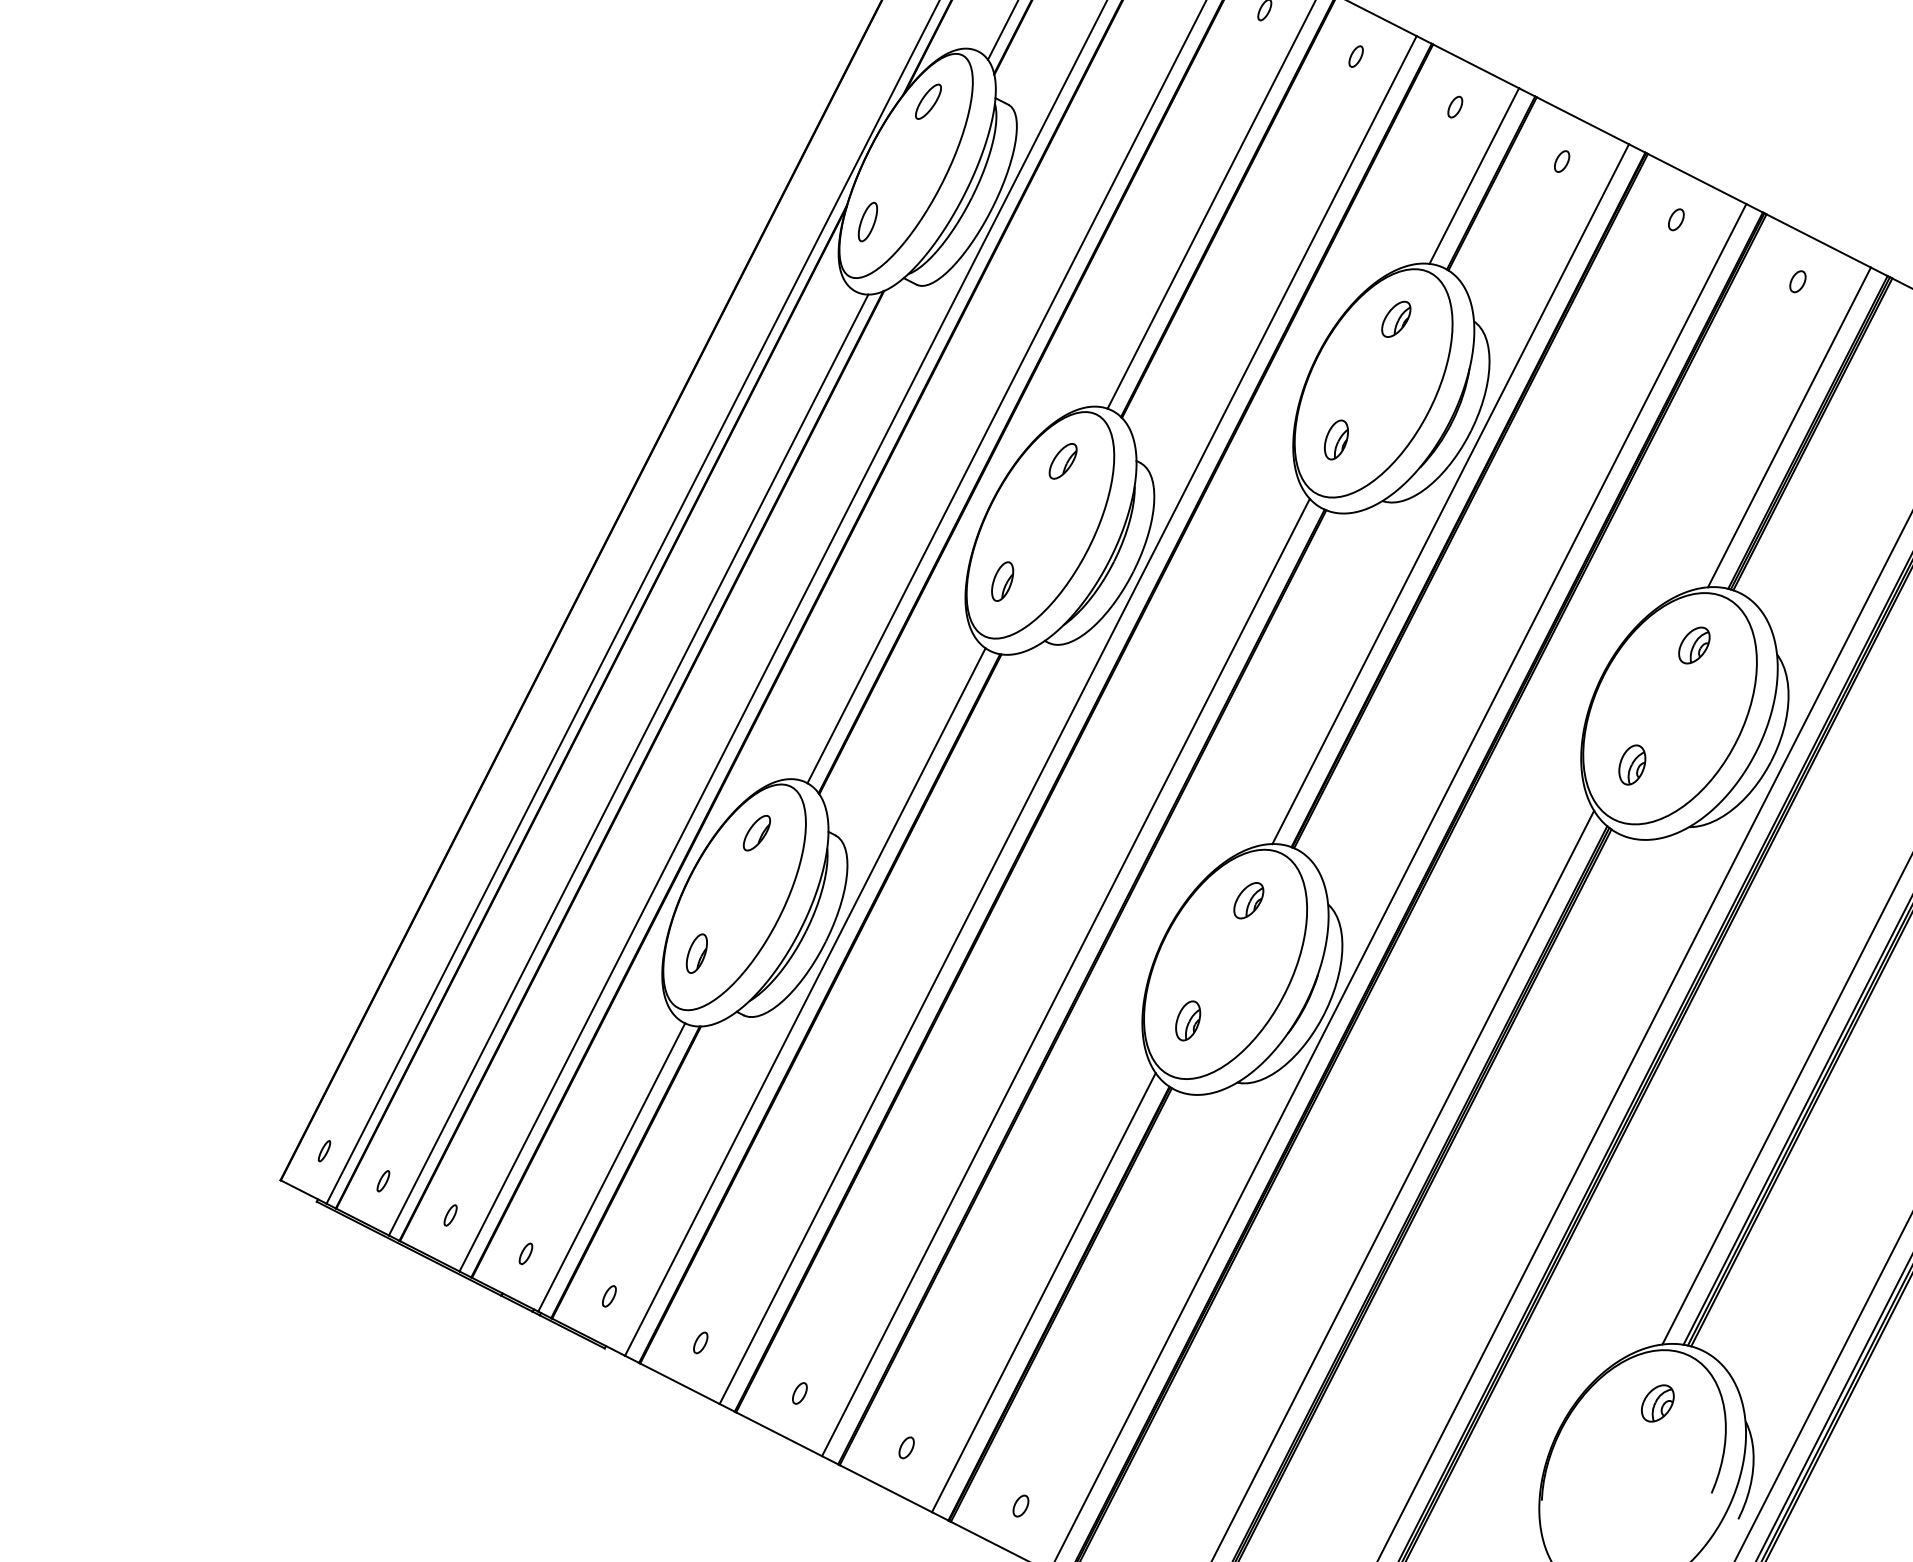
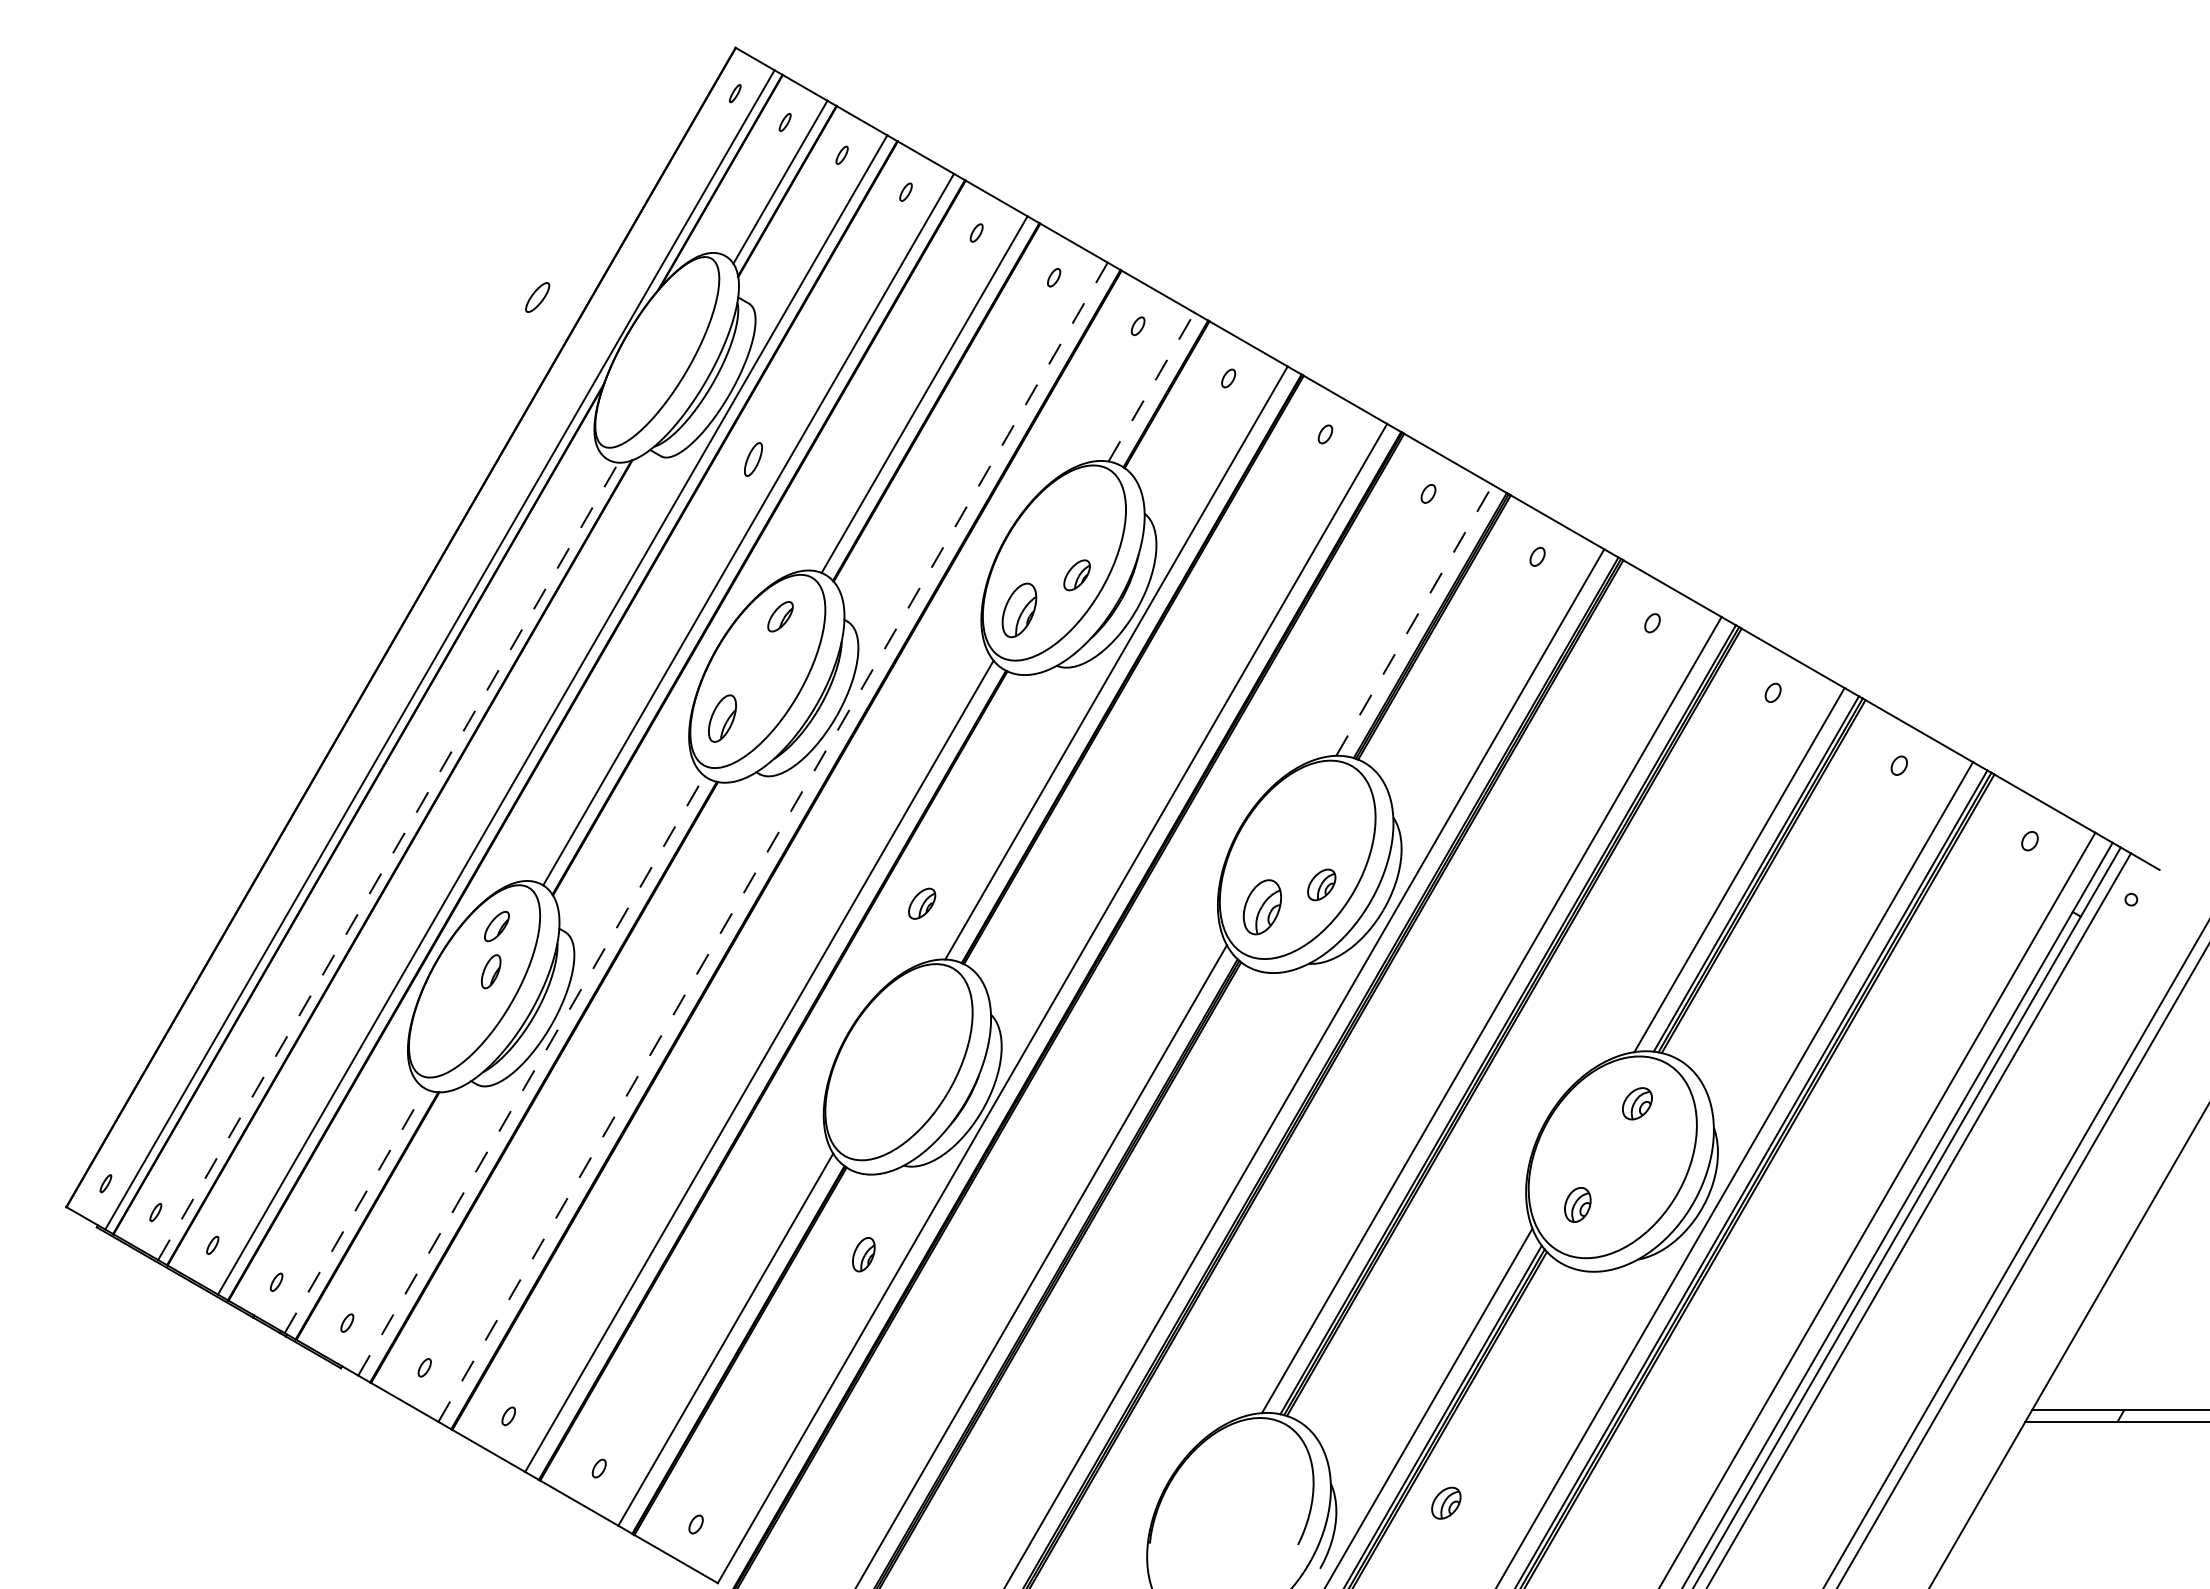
part: (928, 101) -> (537, 297), moved
line: (1474, 176) -> (1151, 387), solid -> dashed
part: (867, 222) -> (753, 459), moved
part: (1395, 319) -> (1076, 575), moved
line: (1789, 426) -> (1414, 619), solid -> dashed
part: (1336, 439) -> (1019, 610), size x1.6
part: (1001, 581) -> (721, 718), size x1.4
part: (1694, 645) -> (1321, 884), moved
line: (1068, 719) -> (773, 841), solid -> dashed
line: (628, 764) -> (388, 860), solid -> dashed
part: (1631, 764) -> (1261, 906), size x1.6
part: (1249, 900) -> (922, 903), moved
part: (697, 953) -> (491, 971), moved
line: (805, 1001) -> (531, 1075), solid -> dashed
part: (1187, 1020) -> (863, 1254), moved
line: (611, 1166) -> (355, 1210), solid -> dashed
part: (1657, 1402) -> (1446, 1502), moved

